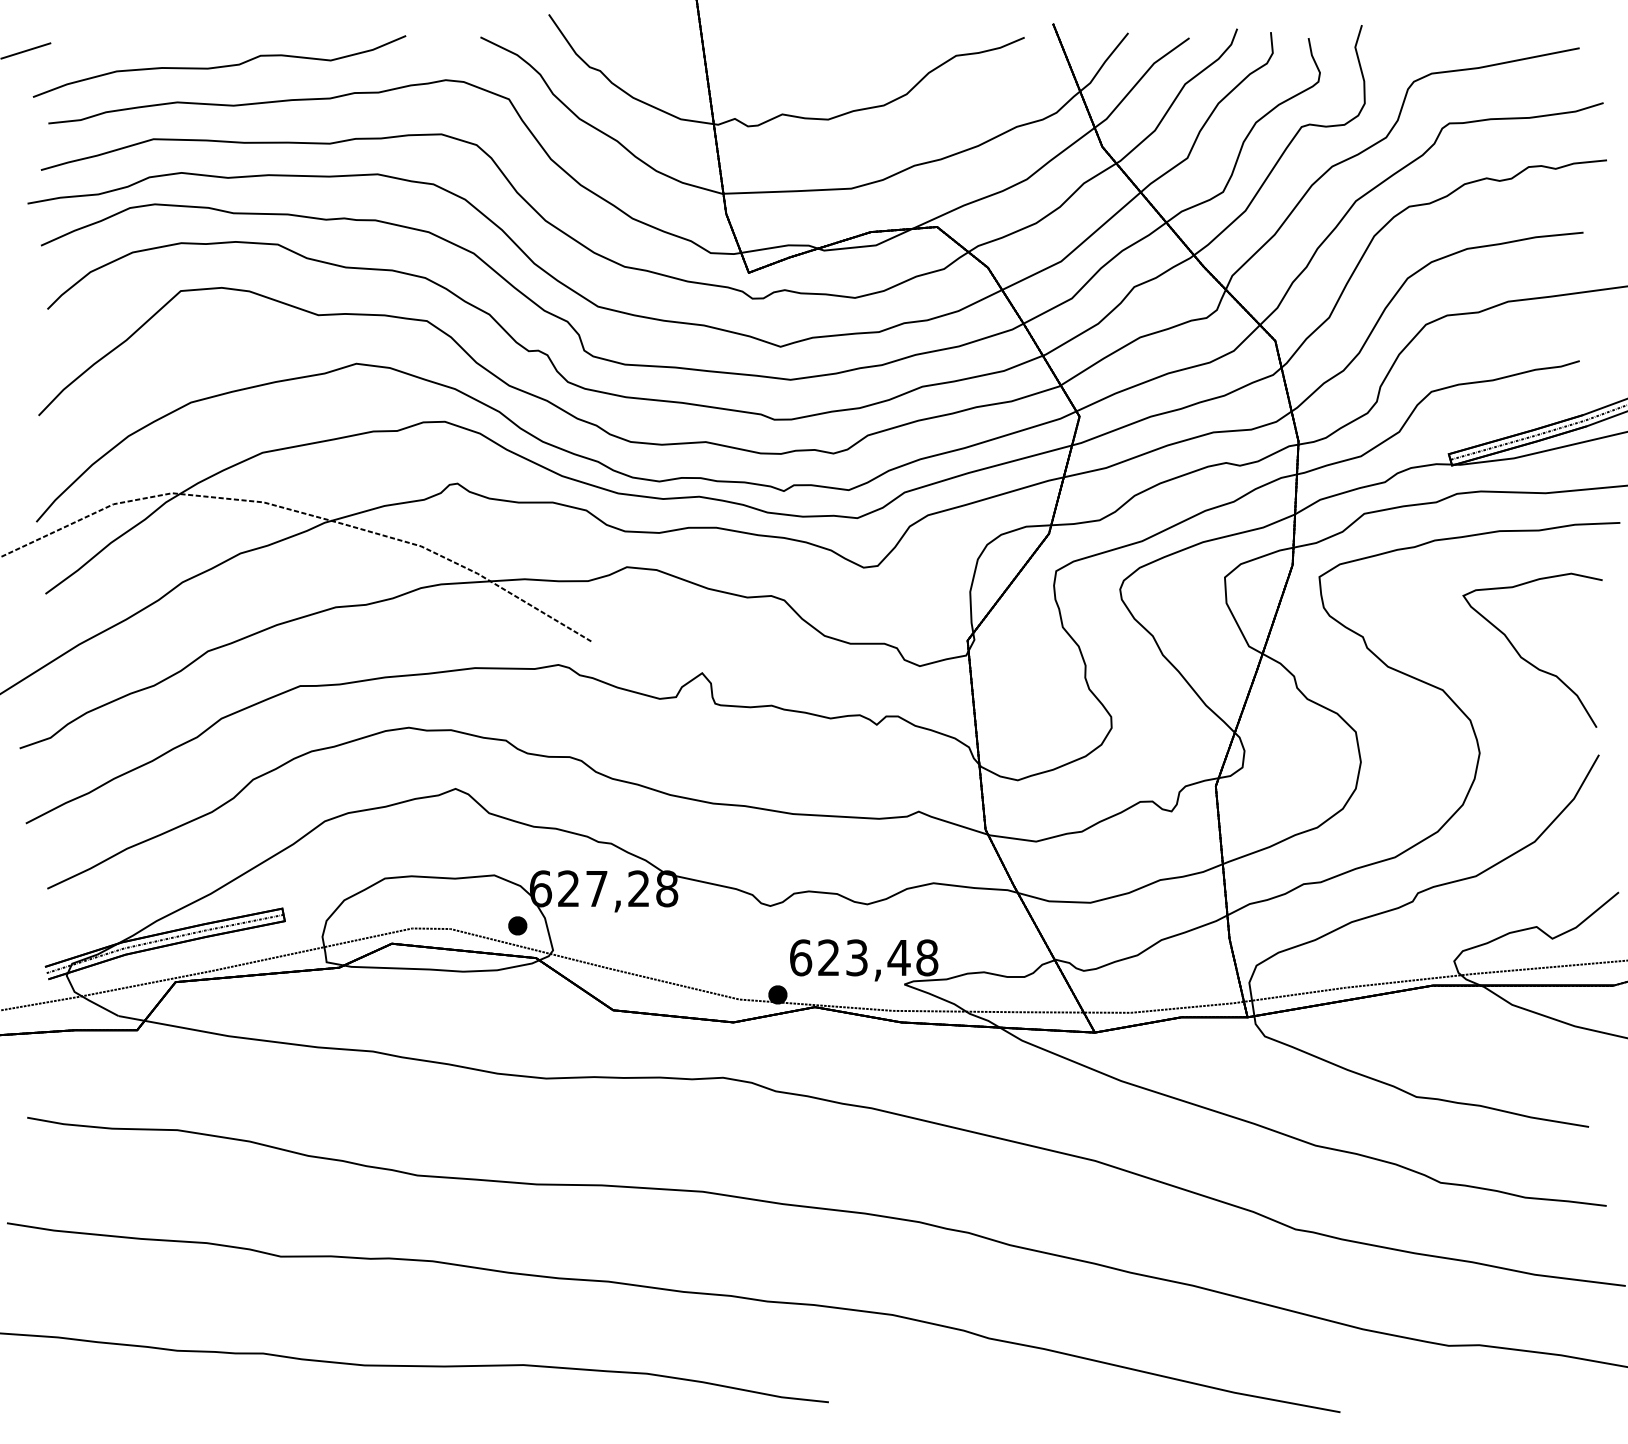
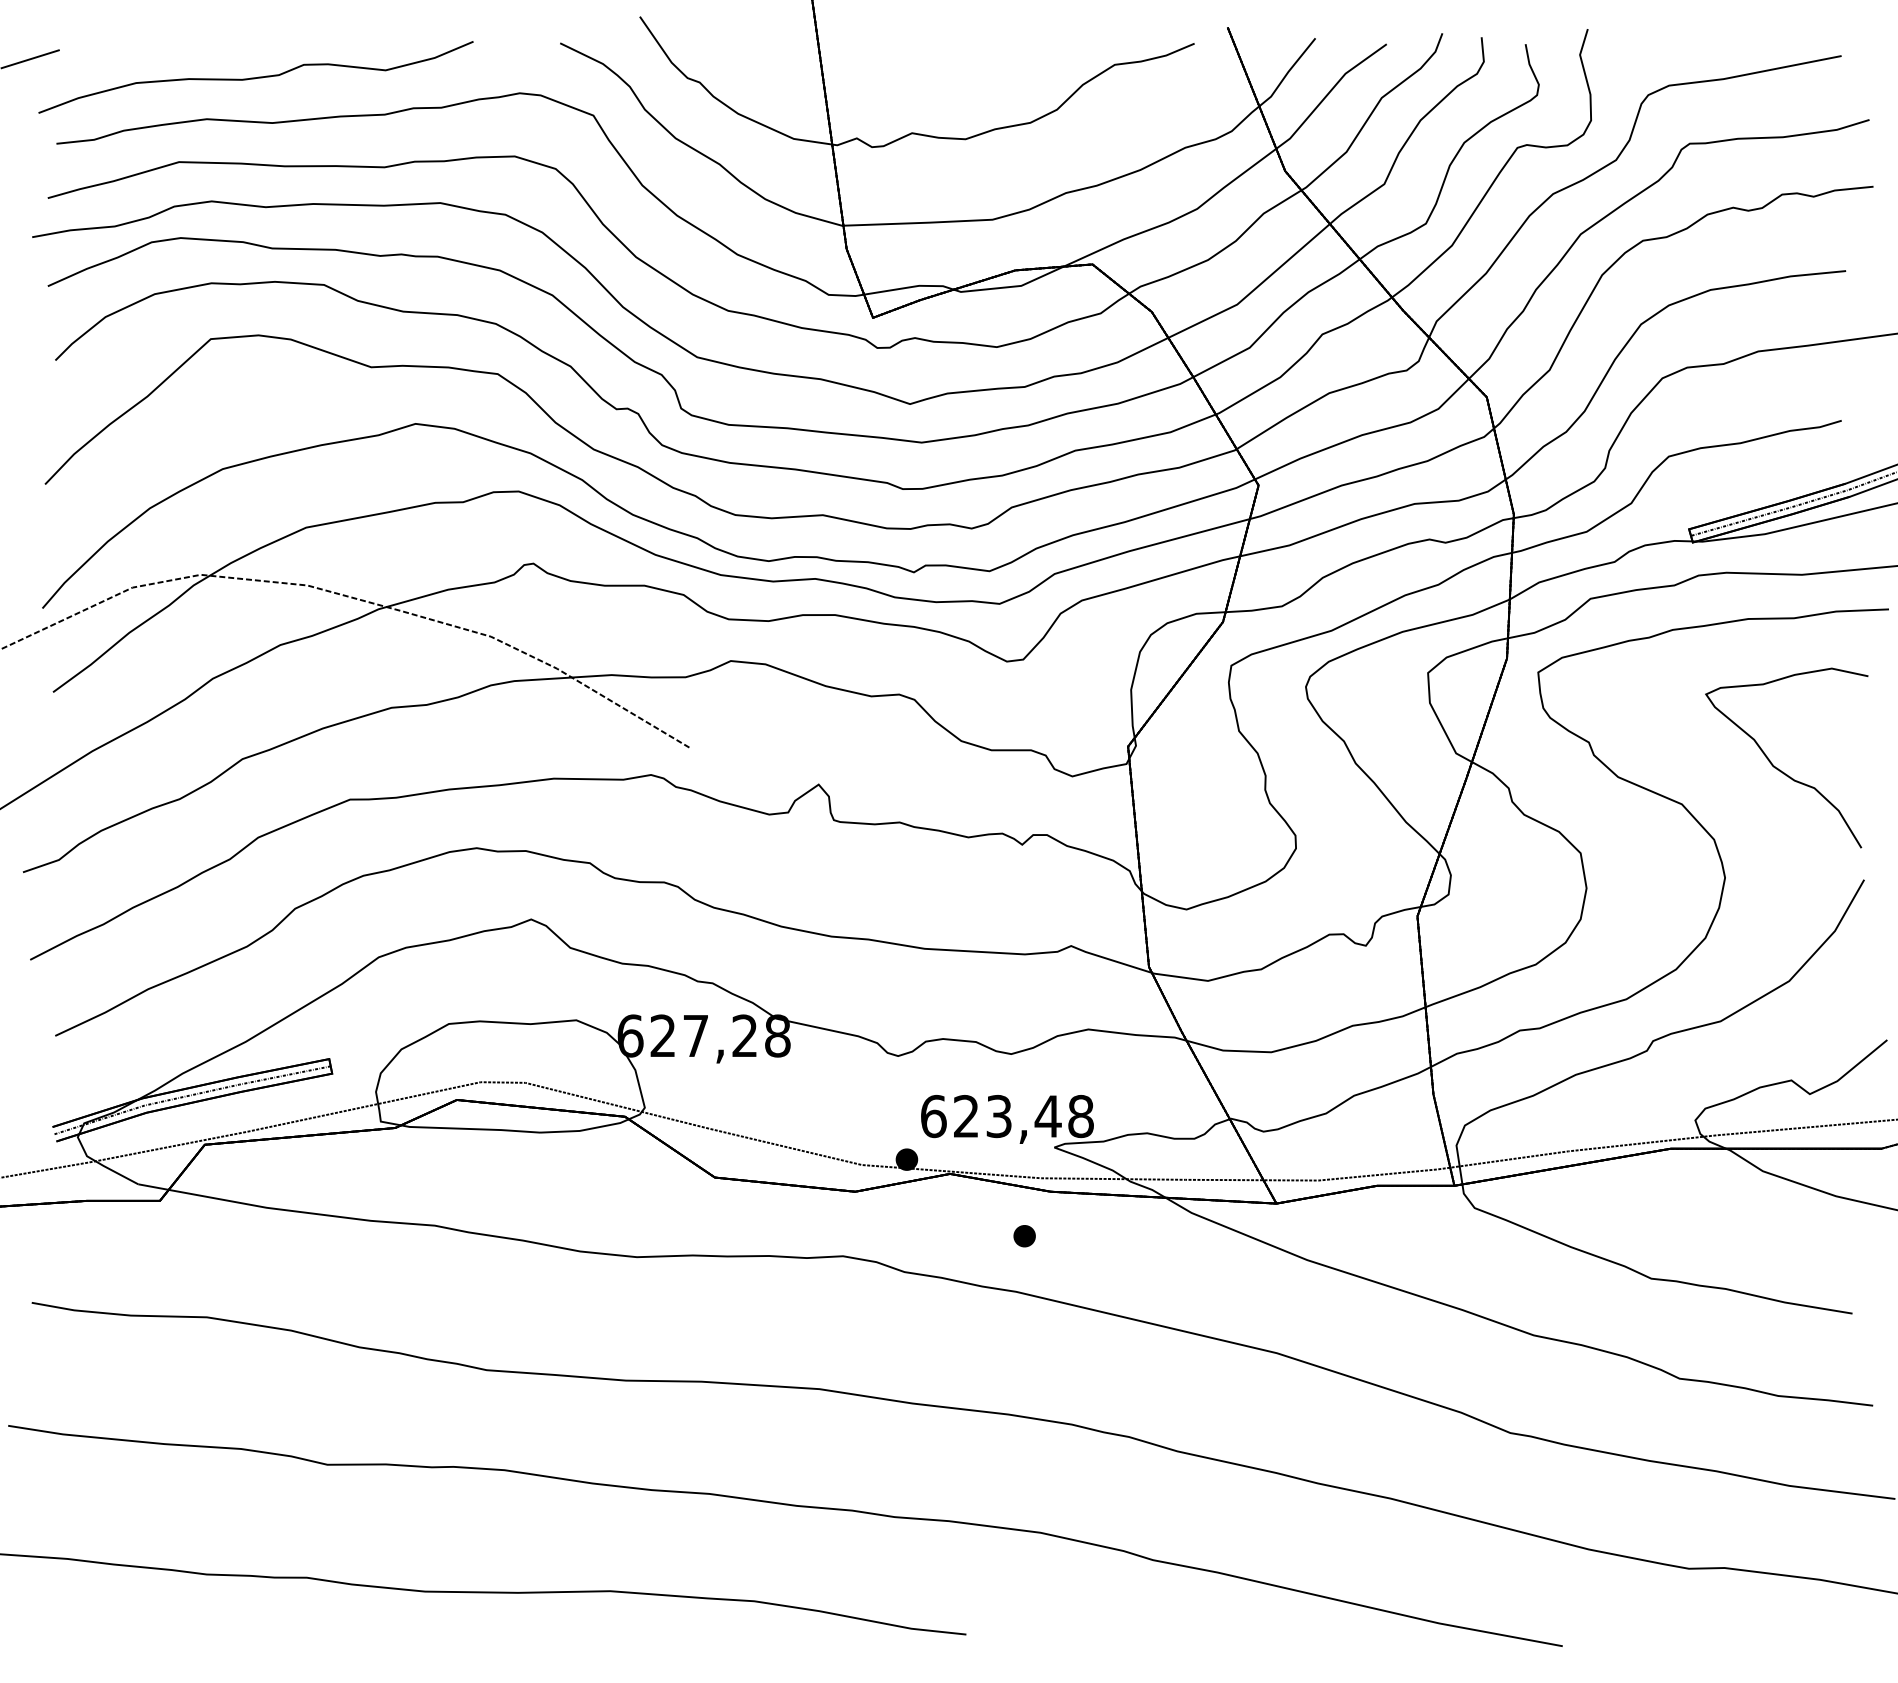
part: (517, 926) -> (1024, 1236), moved

